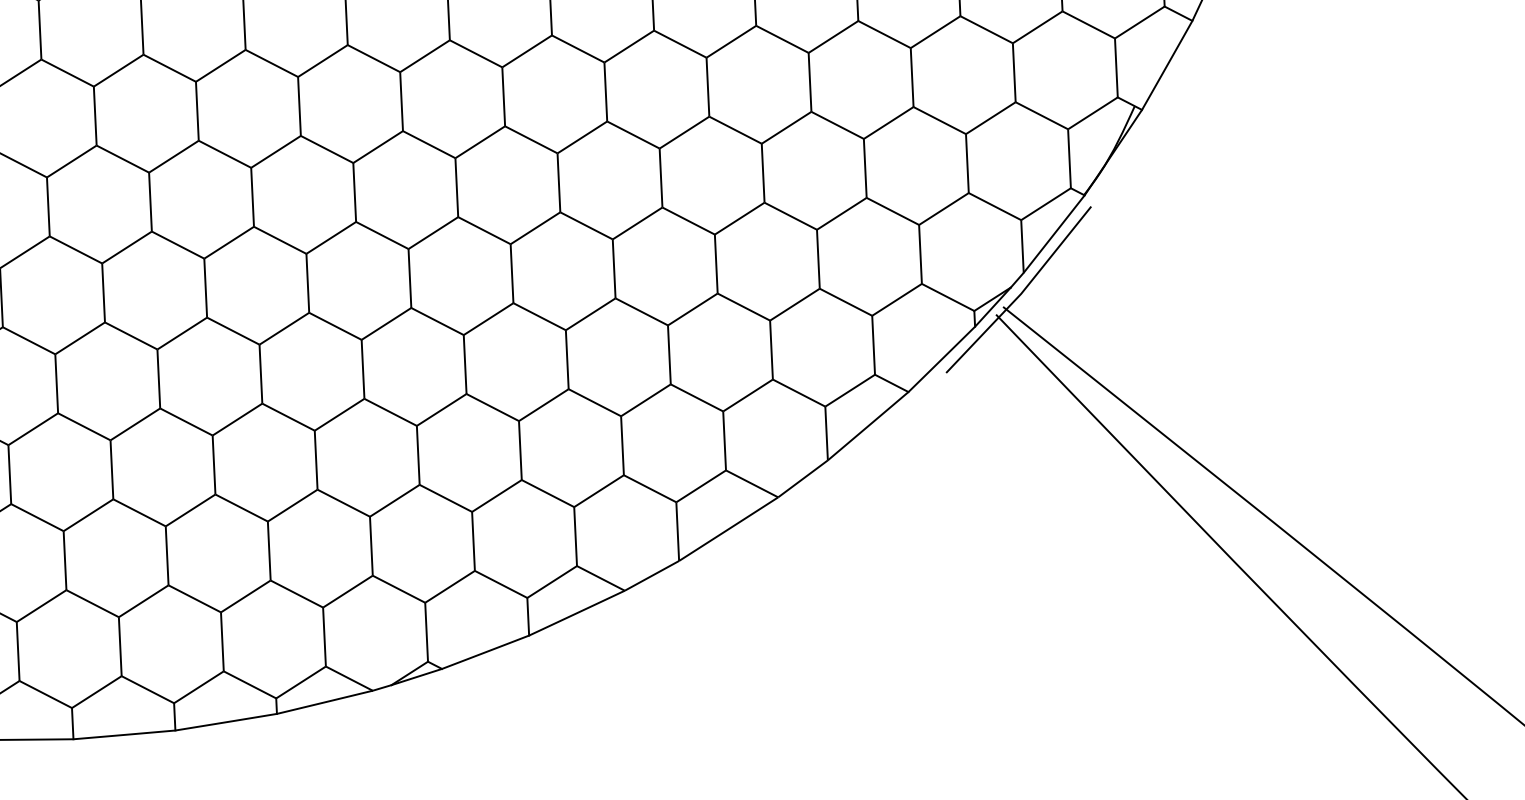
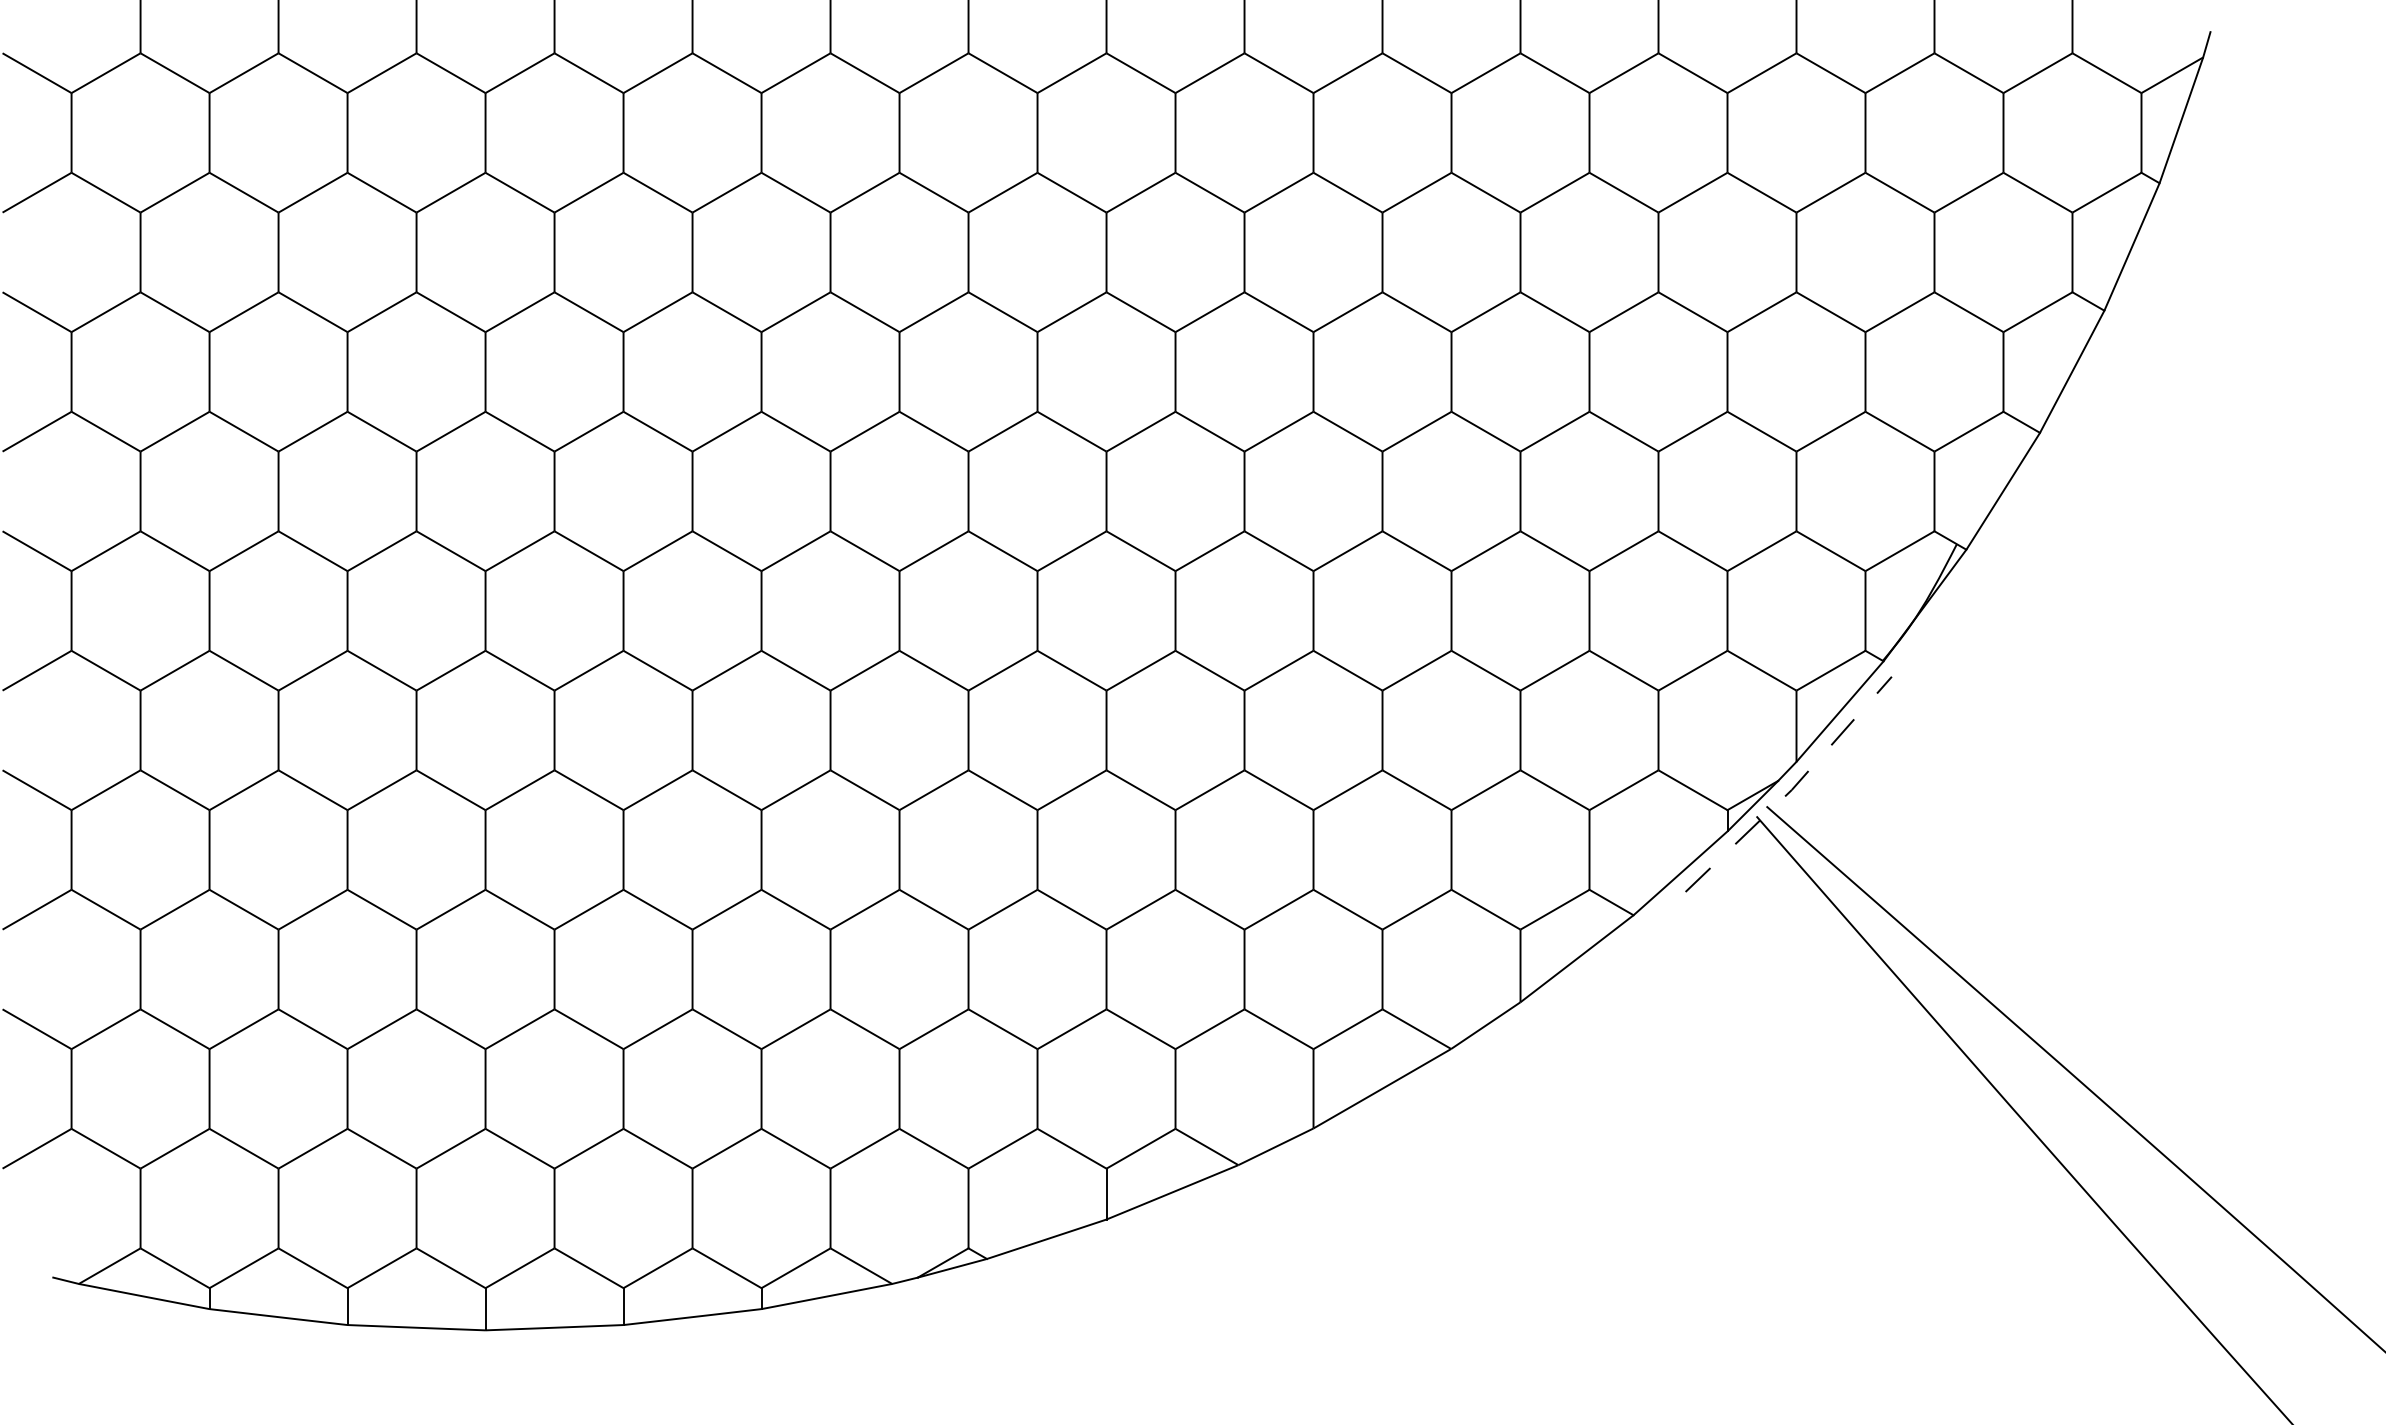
line: (1022, 292) -> (1793, 788), solid -> dashed

